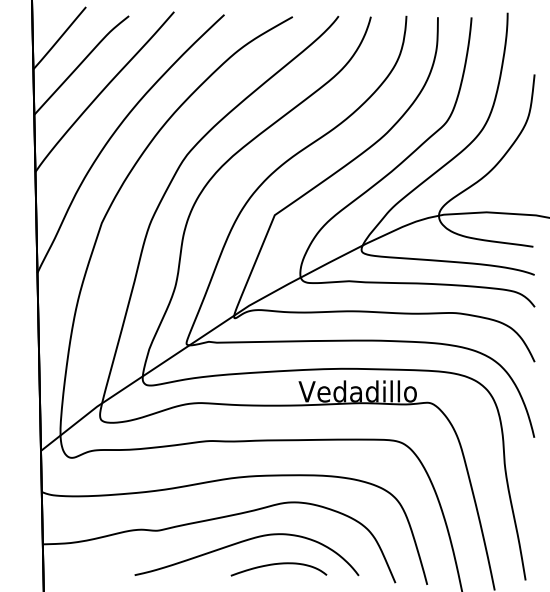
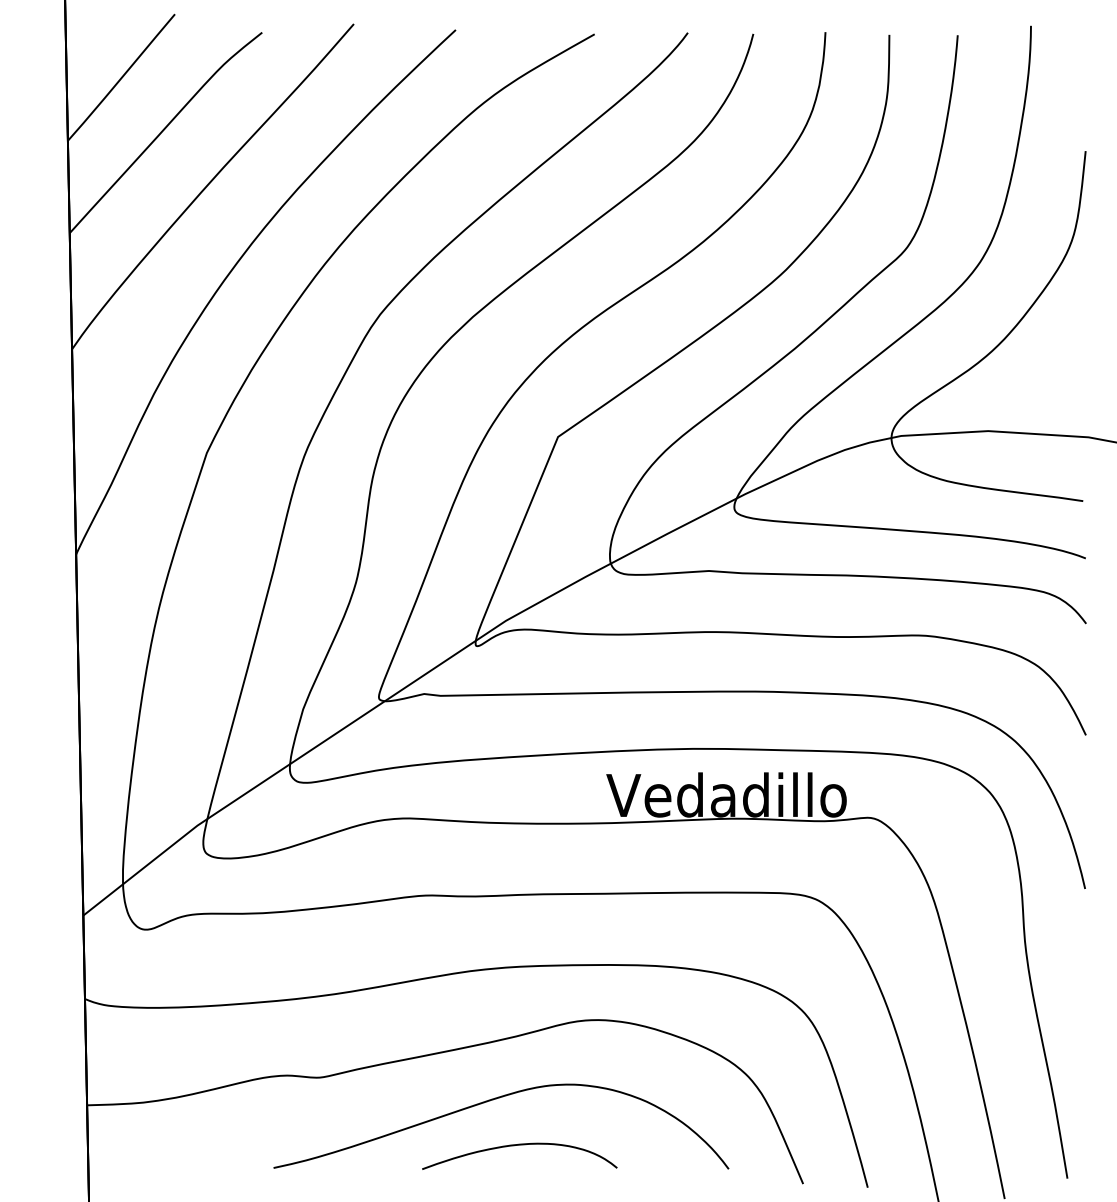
curve: (278, 564) -> (518, 1146), moved

